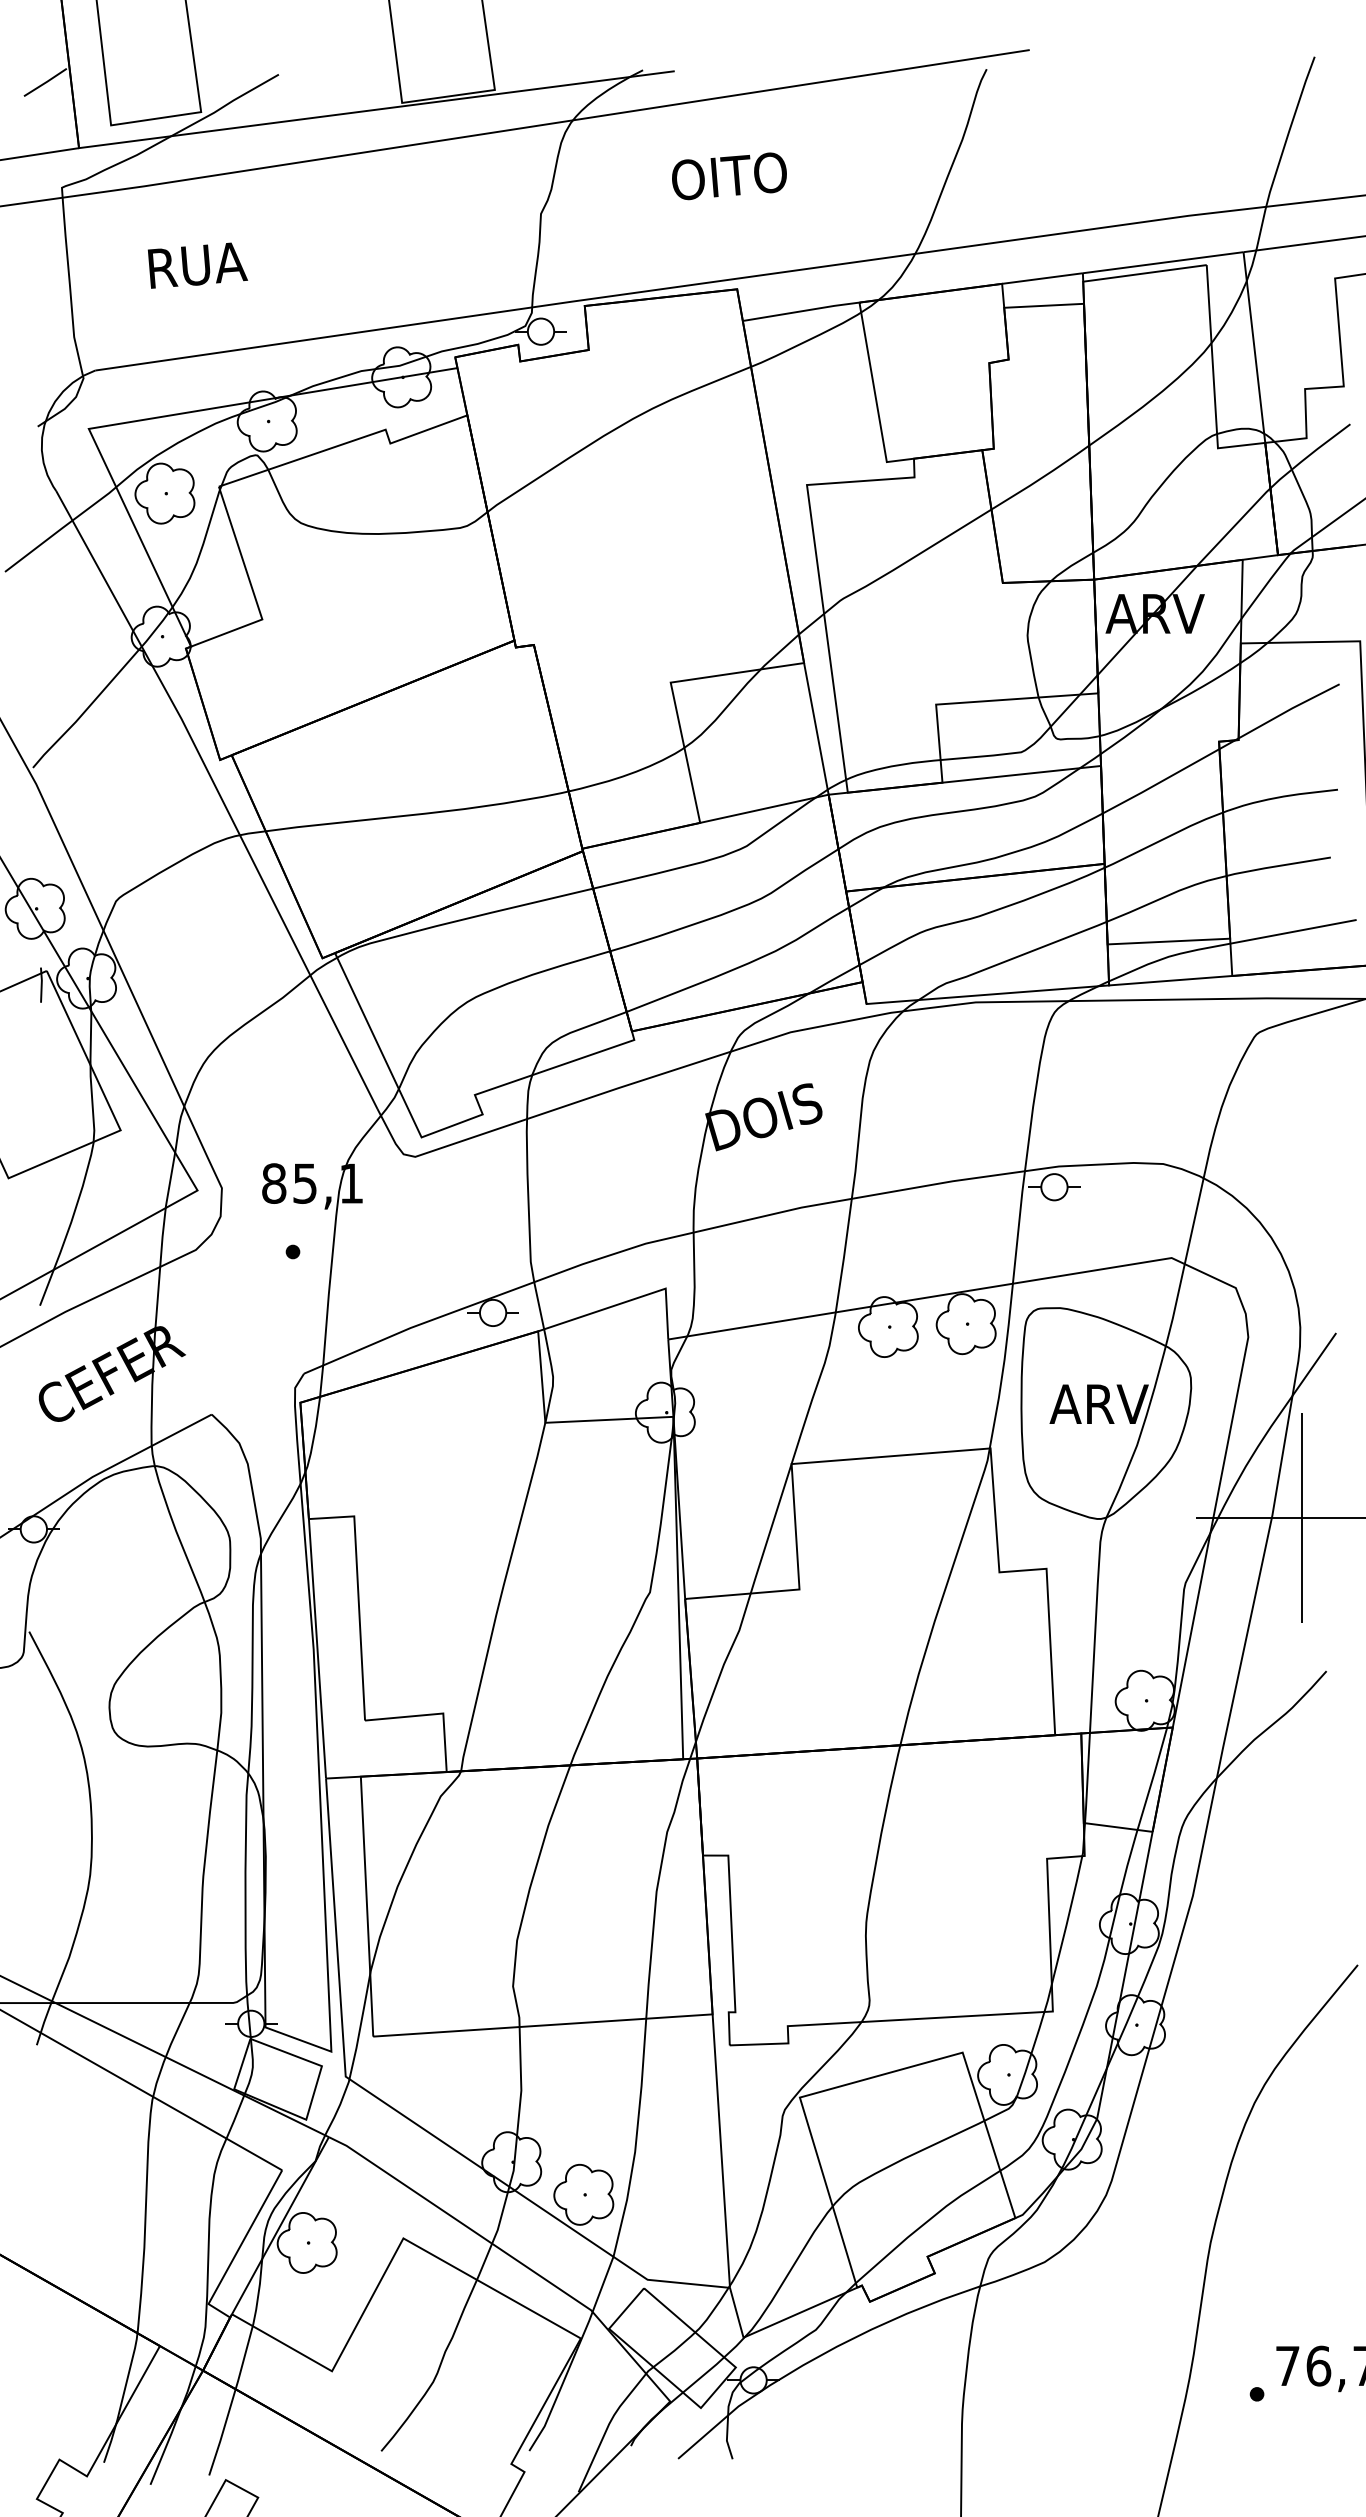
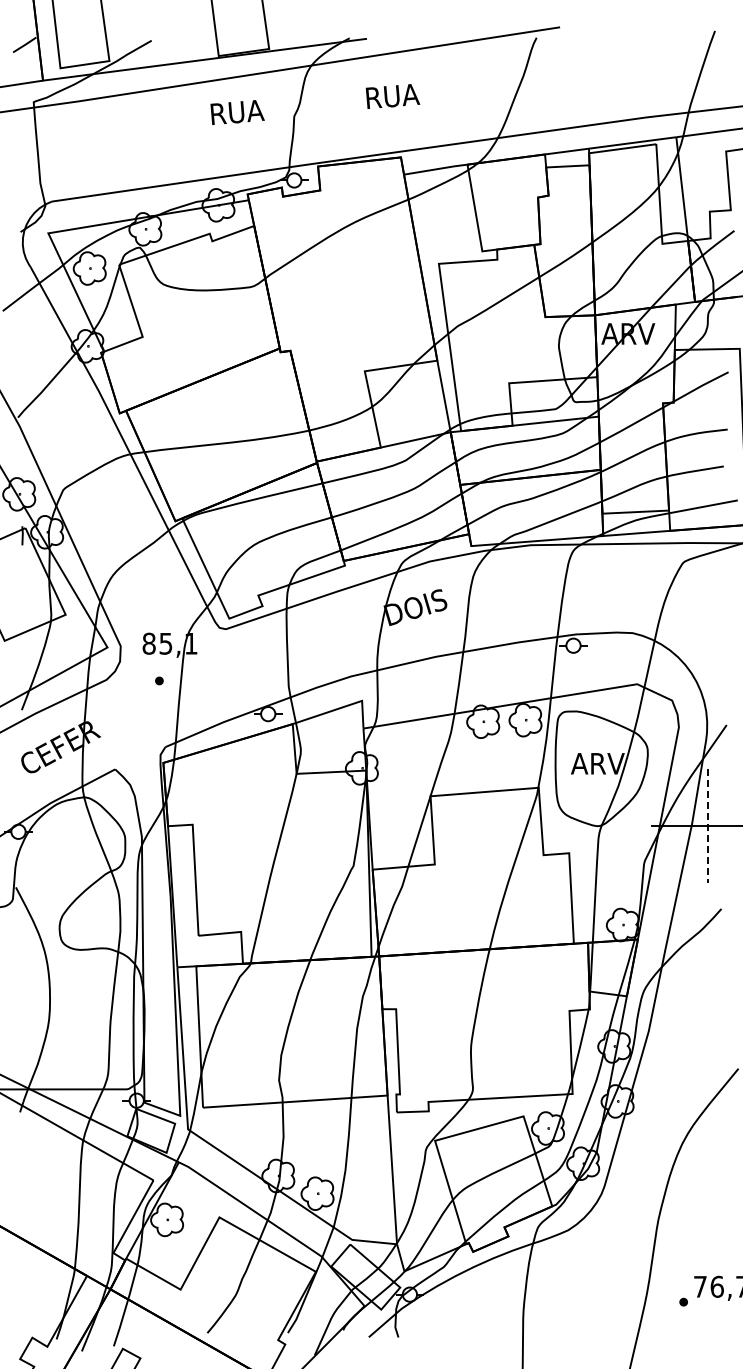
text: (728, 175) -> (396, 95), OITO -> RUA
text: (197, 265) -> (237, 112), moved
line: (1300, 1519) -> (707, 826), solid -> dashed

